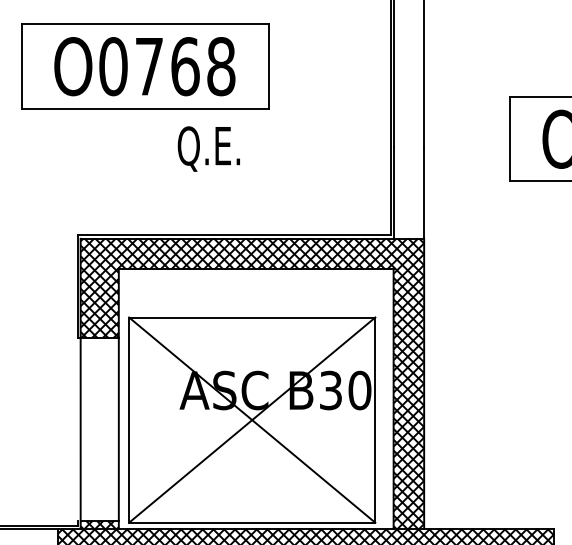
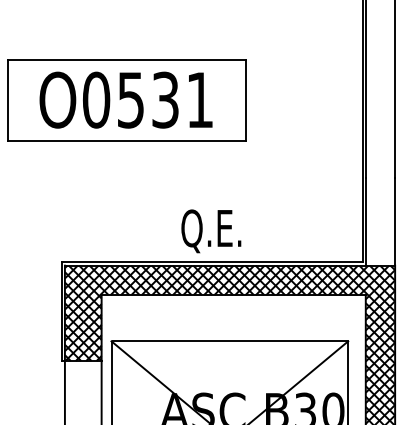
text: (185, 66) -> (165, 100), O0768 -> O0531
text: (208, 148) -> (210, 230), moved

